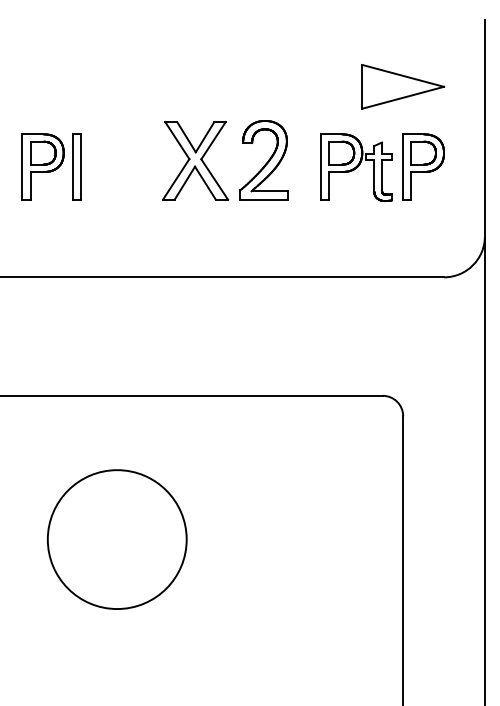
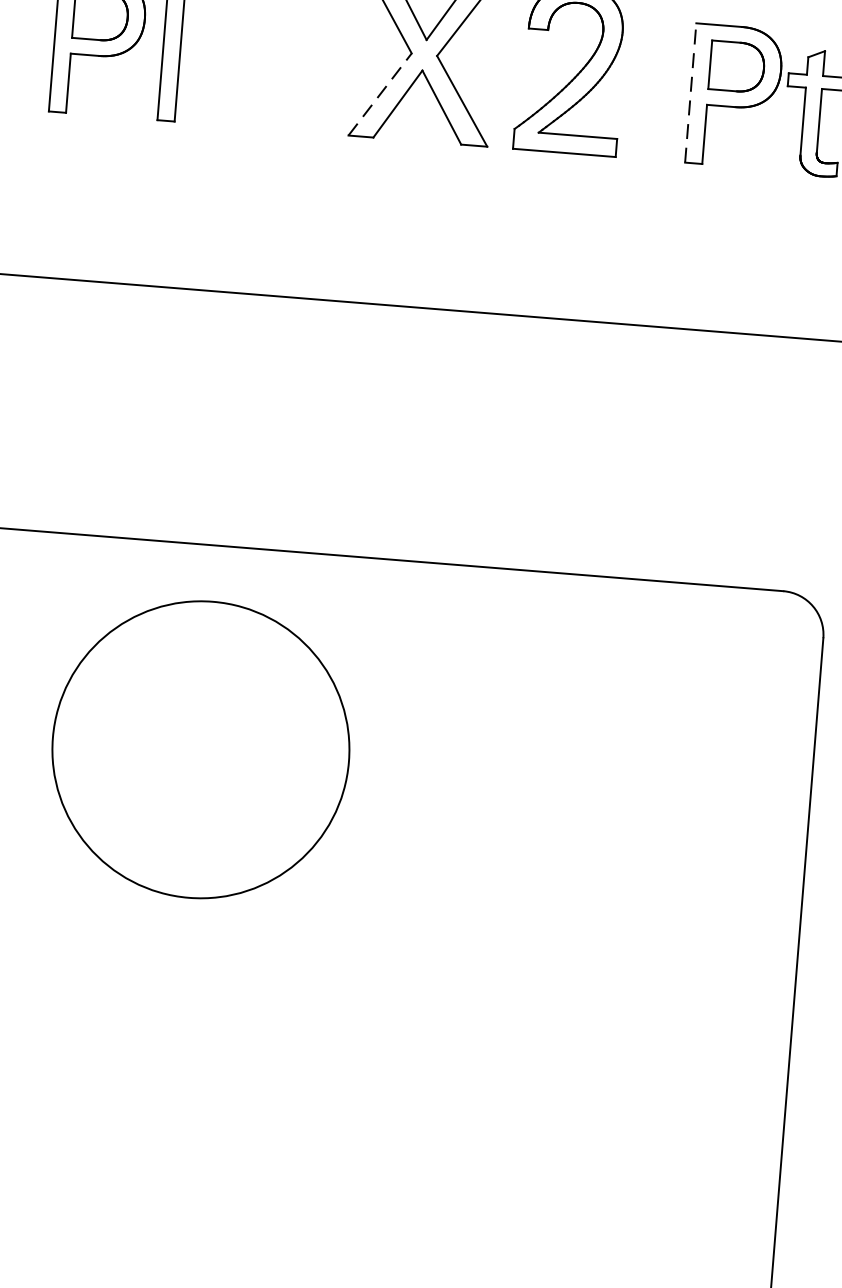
line: (320, 167) -> (689, 93), solid -> dashed
line: (176, 179) -> (380, 94), solid -> dashed
circle: (116, 539) -> (199, 749), moved

